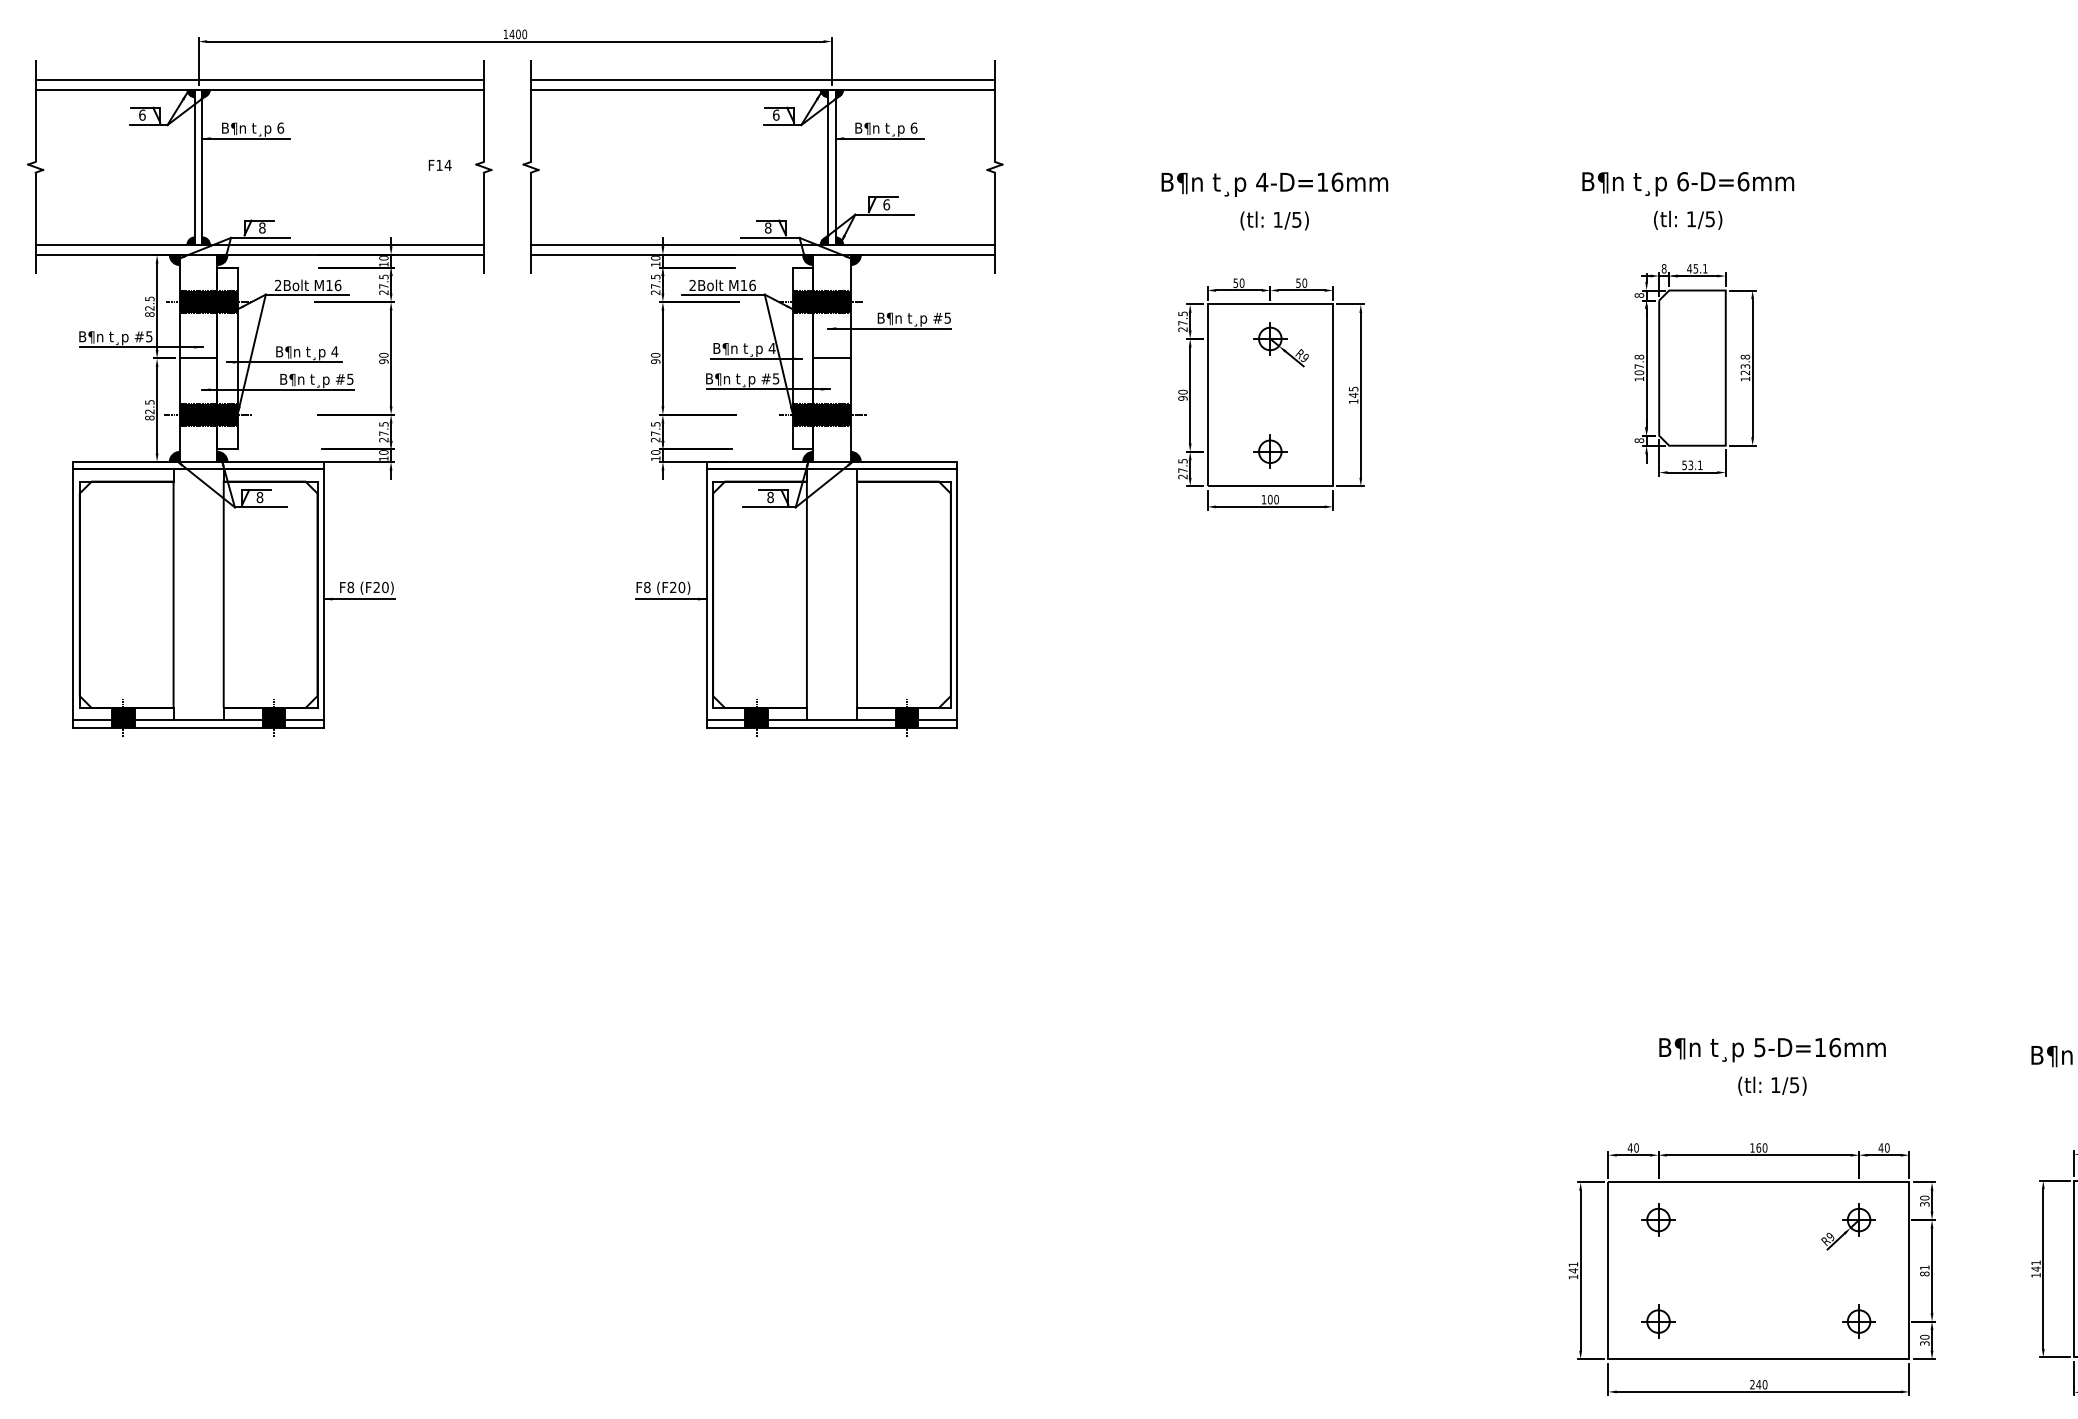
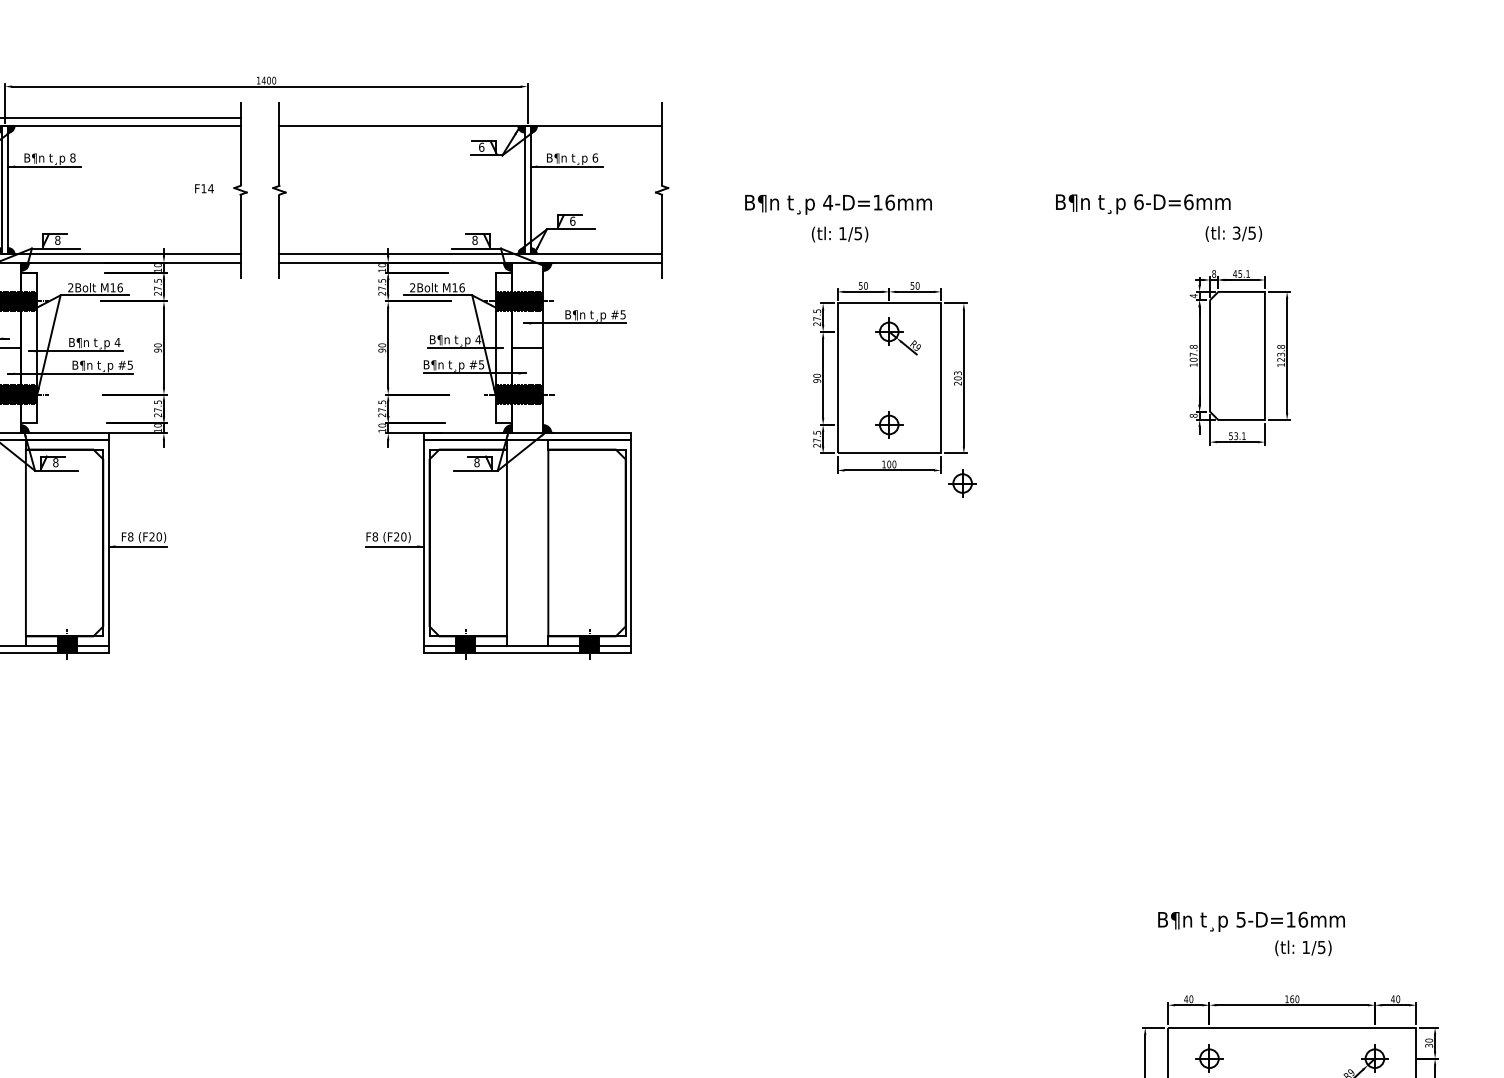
line: (762, 79) -> (470, 117), removed
text: (280, 127) -> (72, 157), 6 -> 8
text: (1274, 184) -> (838, 204), moved
text: (1688, 184) -> (1143, 204), moved
text: (1691, 219) -> (1236, 233), 1/5) -> 3/5)
text: (1274, 220) -> (839, 234), moved
text: (1639, 295) -> (1193, 296), 8 -> 4
text: (1353, 395) -> (957, 378), 145 -> 203
part: (1359, 522) -> (962, 483), added
text: (1772, 1050) -> (1251, 922), moved

